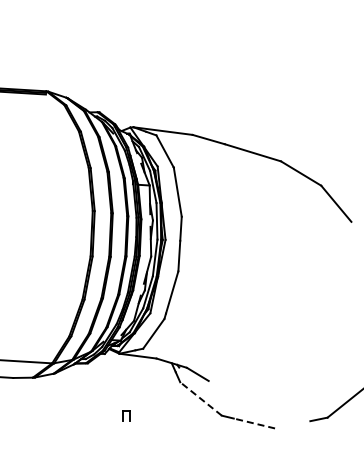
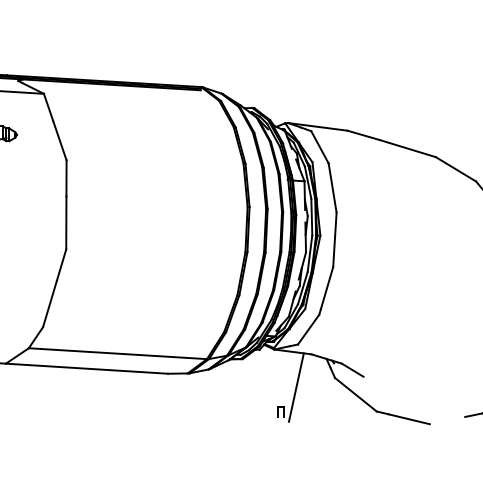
line: (140, 391) -> (295, 387), added
line: (200, 398) -> (355, 394), dashed -> solid
line: (253, 423) -> (408, 419), dashed -> solid

